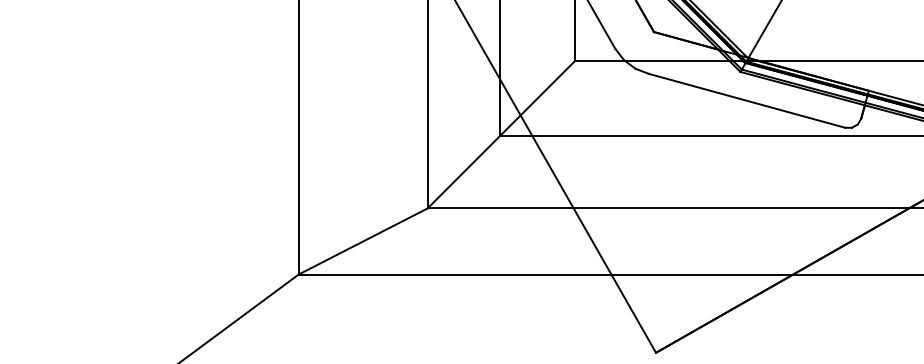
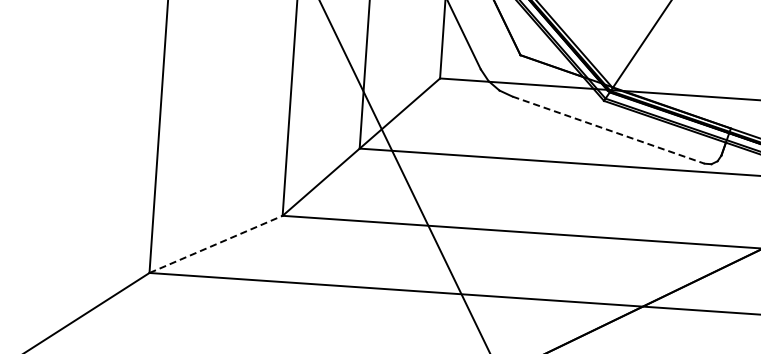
line: (746, 100) -> (608, 129), solid -> dashed
line: (363, 241) -> (216, 244), solid -> dashed

